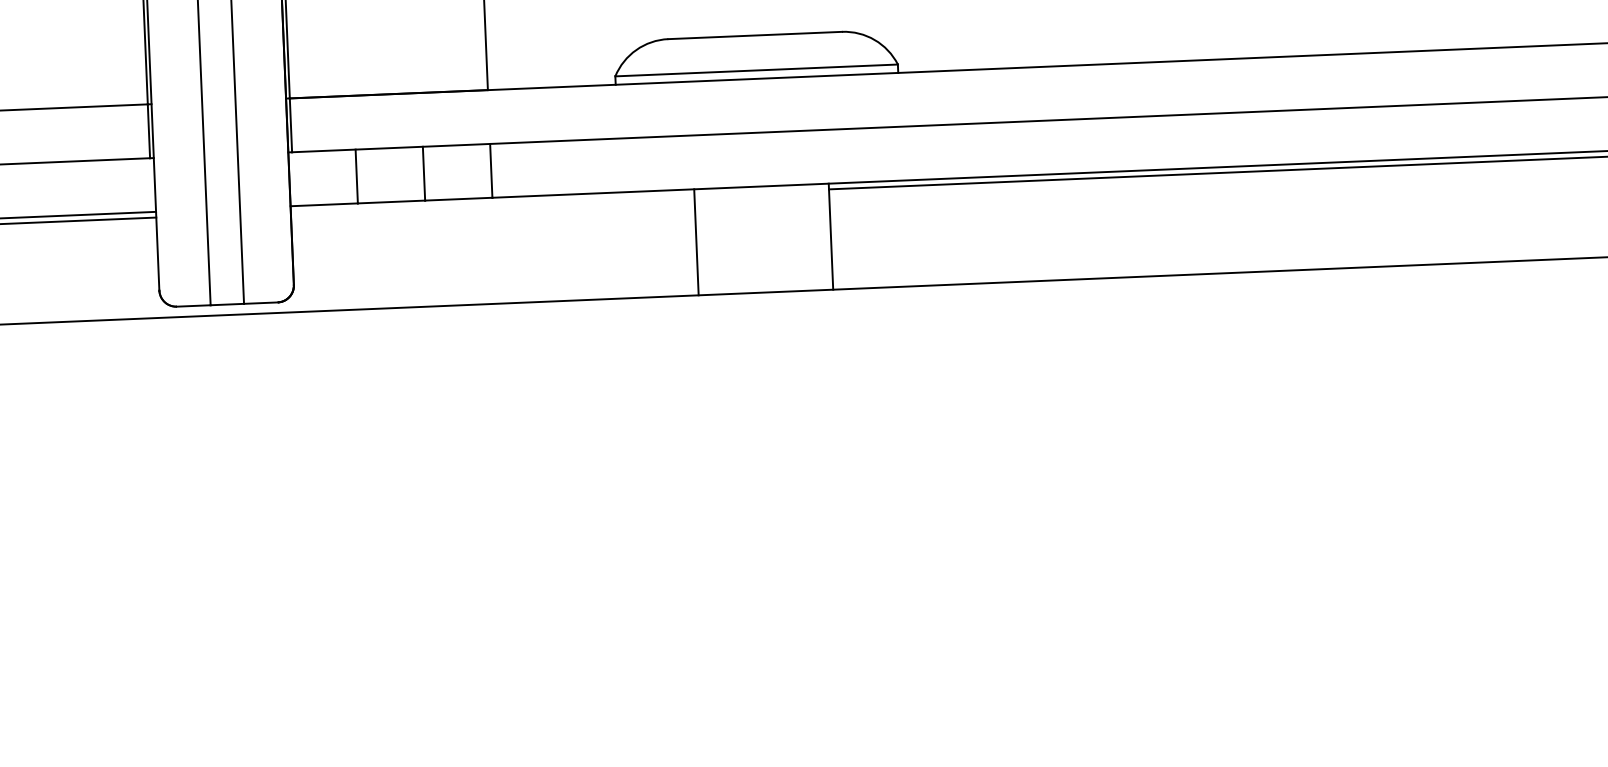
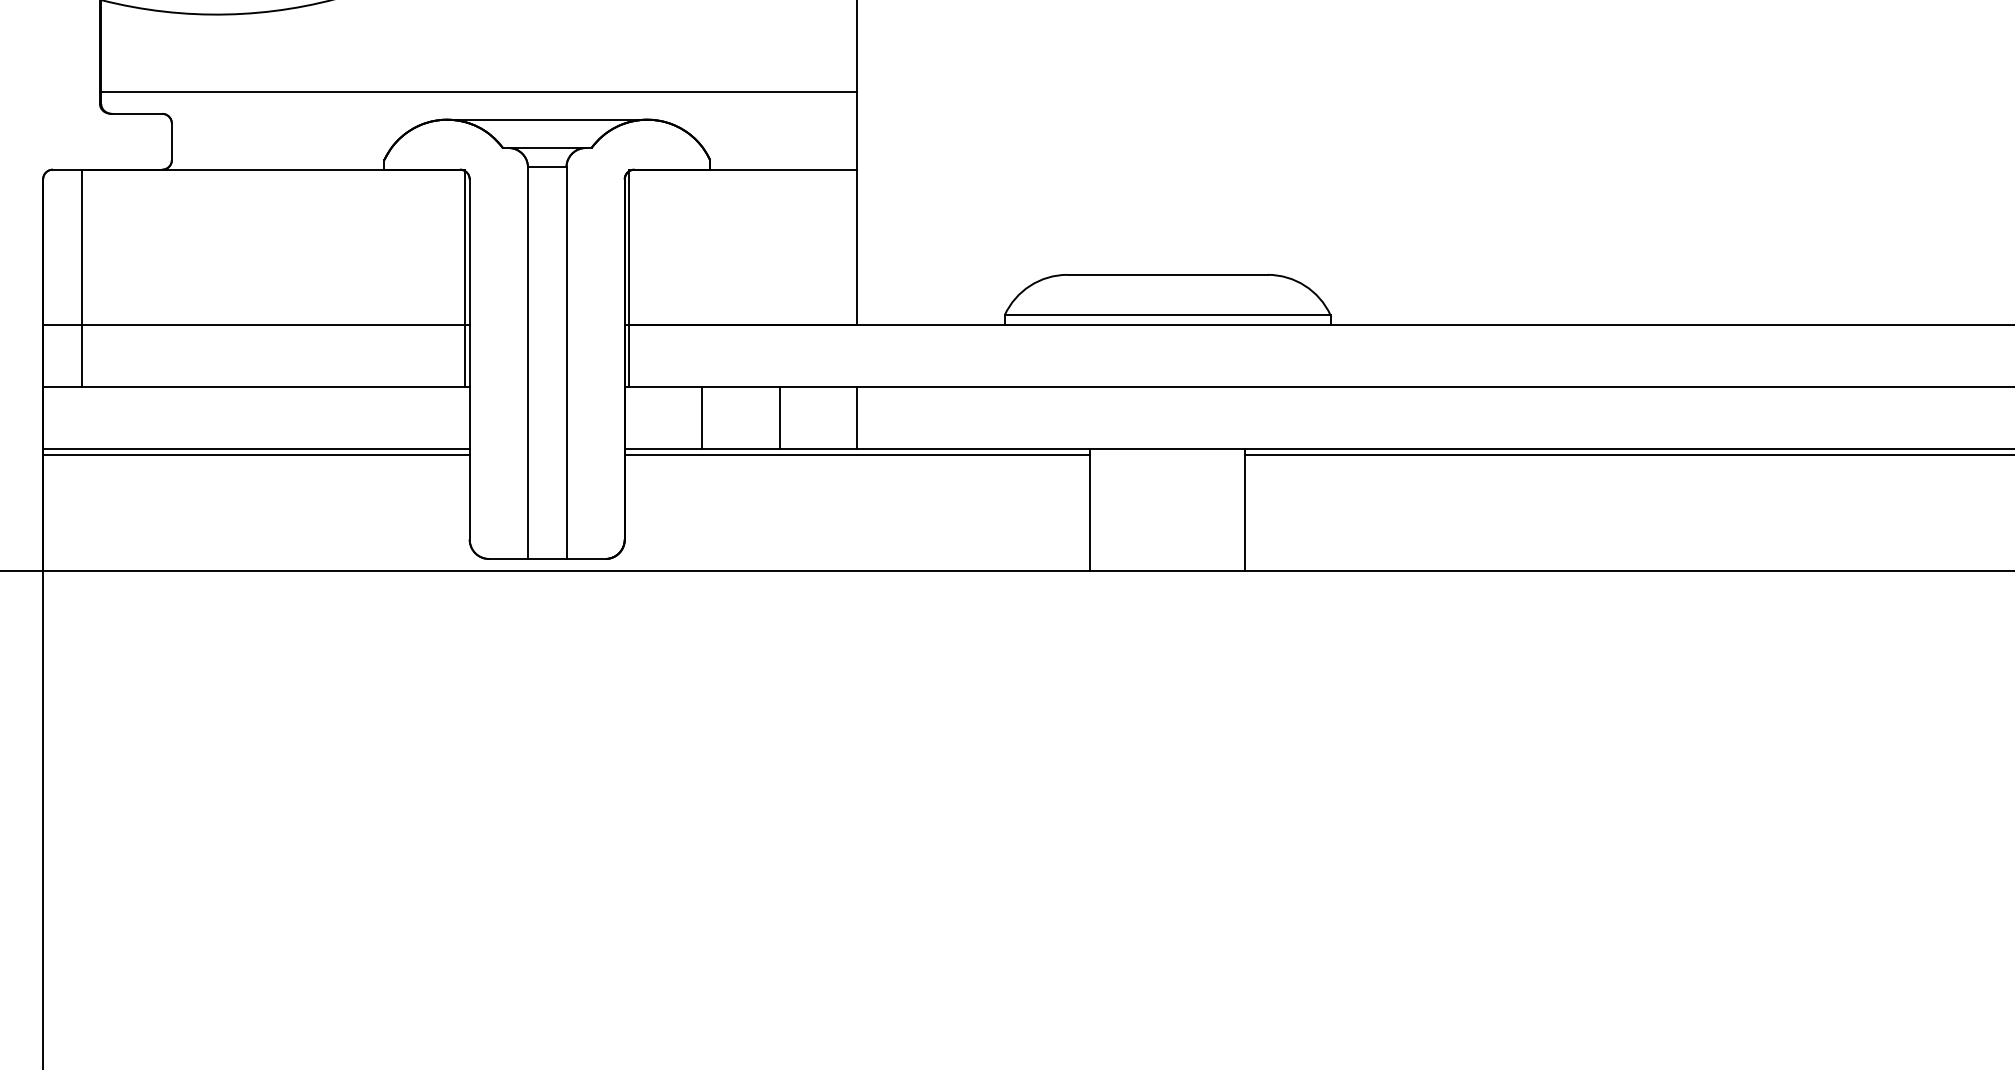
line: (492, 203) -> (857, 455), added

